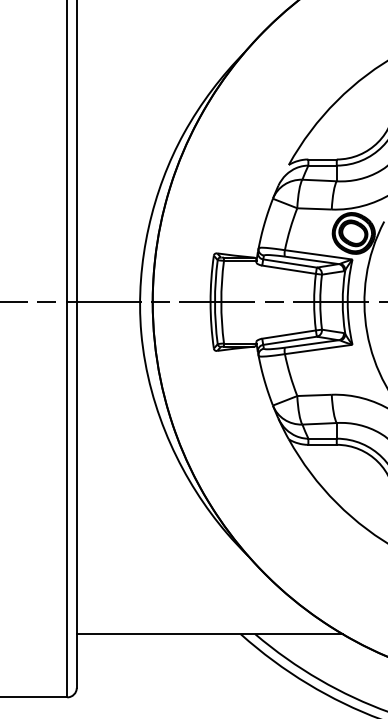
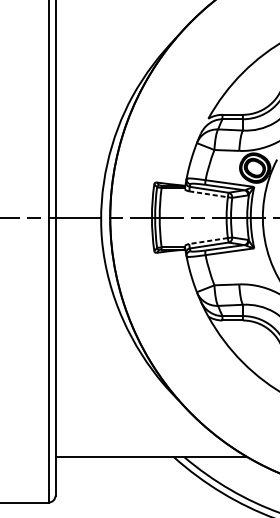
line: (289, 269) -> (208, 194), solid -> dashed
line: (288, 334) -> (208, 240), solid -> dashed

